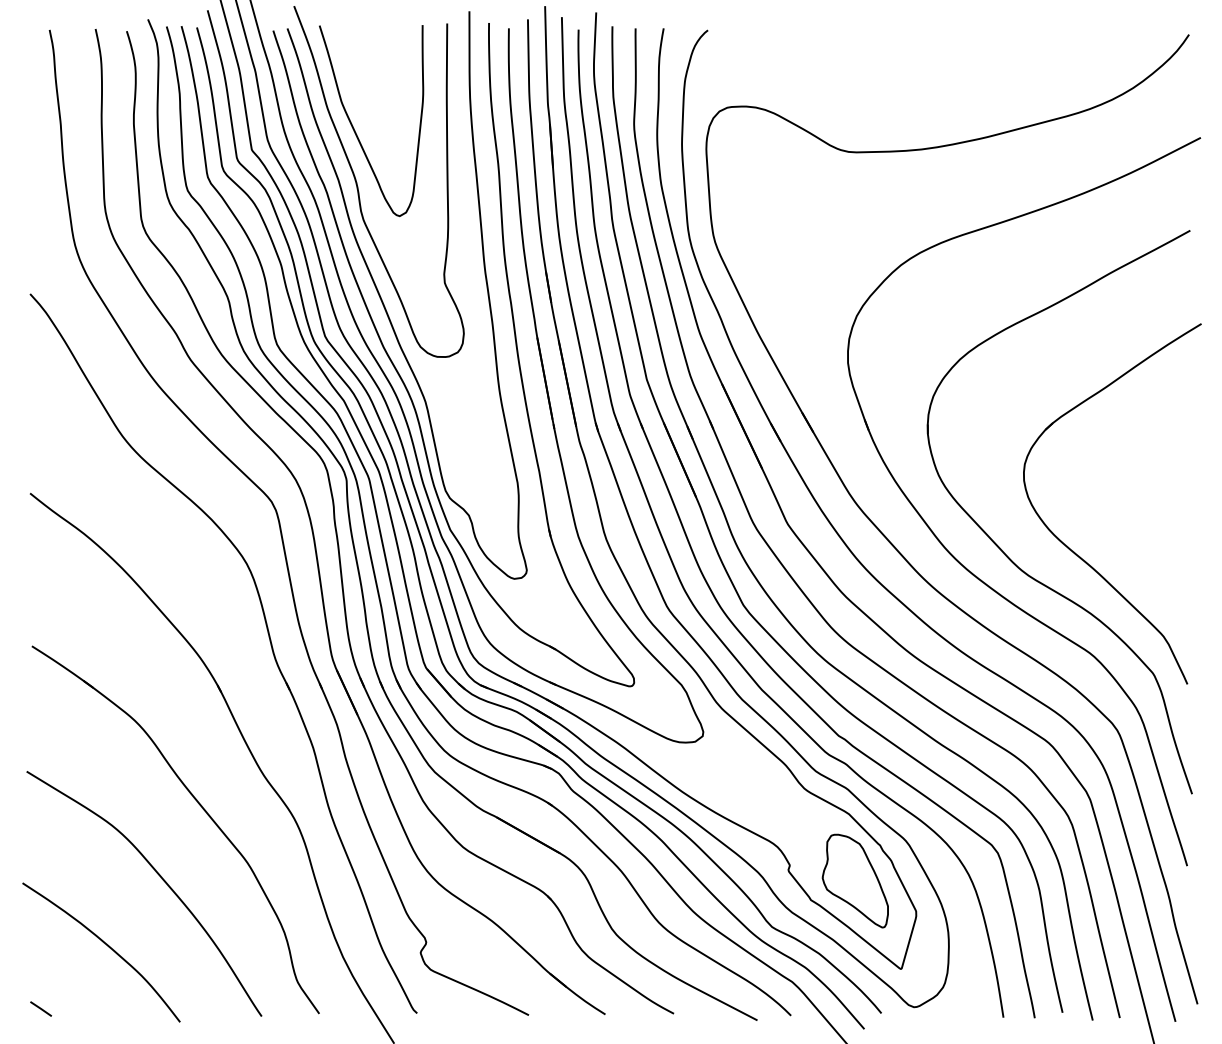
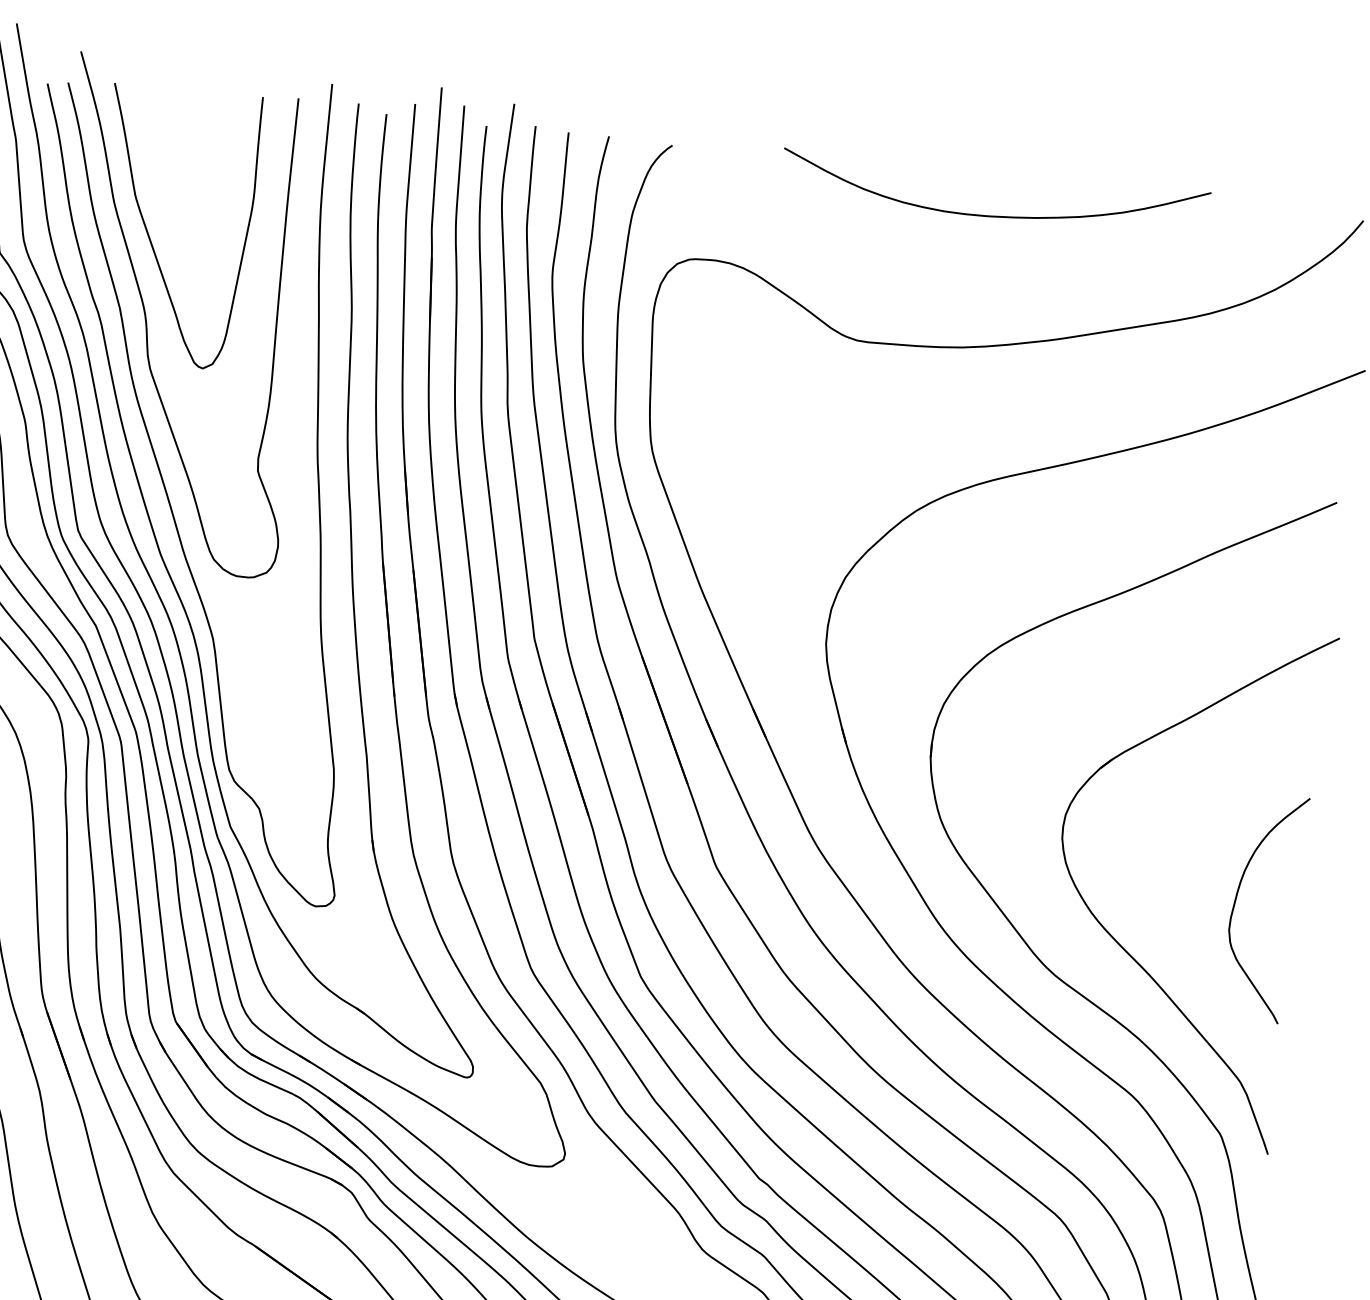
curve: (933, 56) -> (992, 215), added
curve: (1148, 513) -> (1236, 903), added

